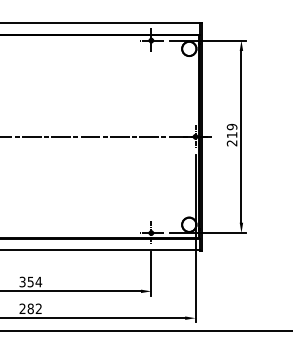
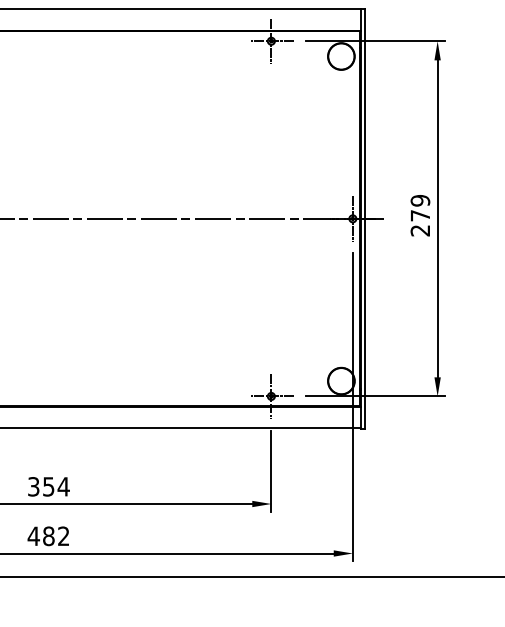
text: (232, 135) -> (421, 216), 219 -> 279
text: (22, 308) -> (33, 535), 282 -> 482

